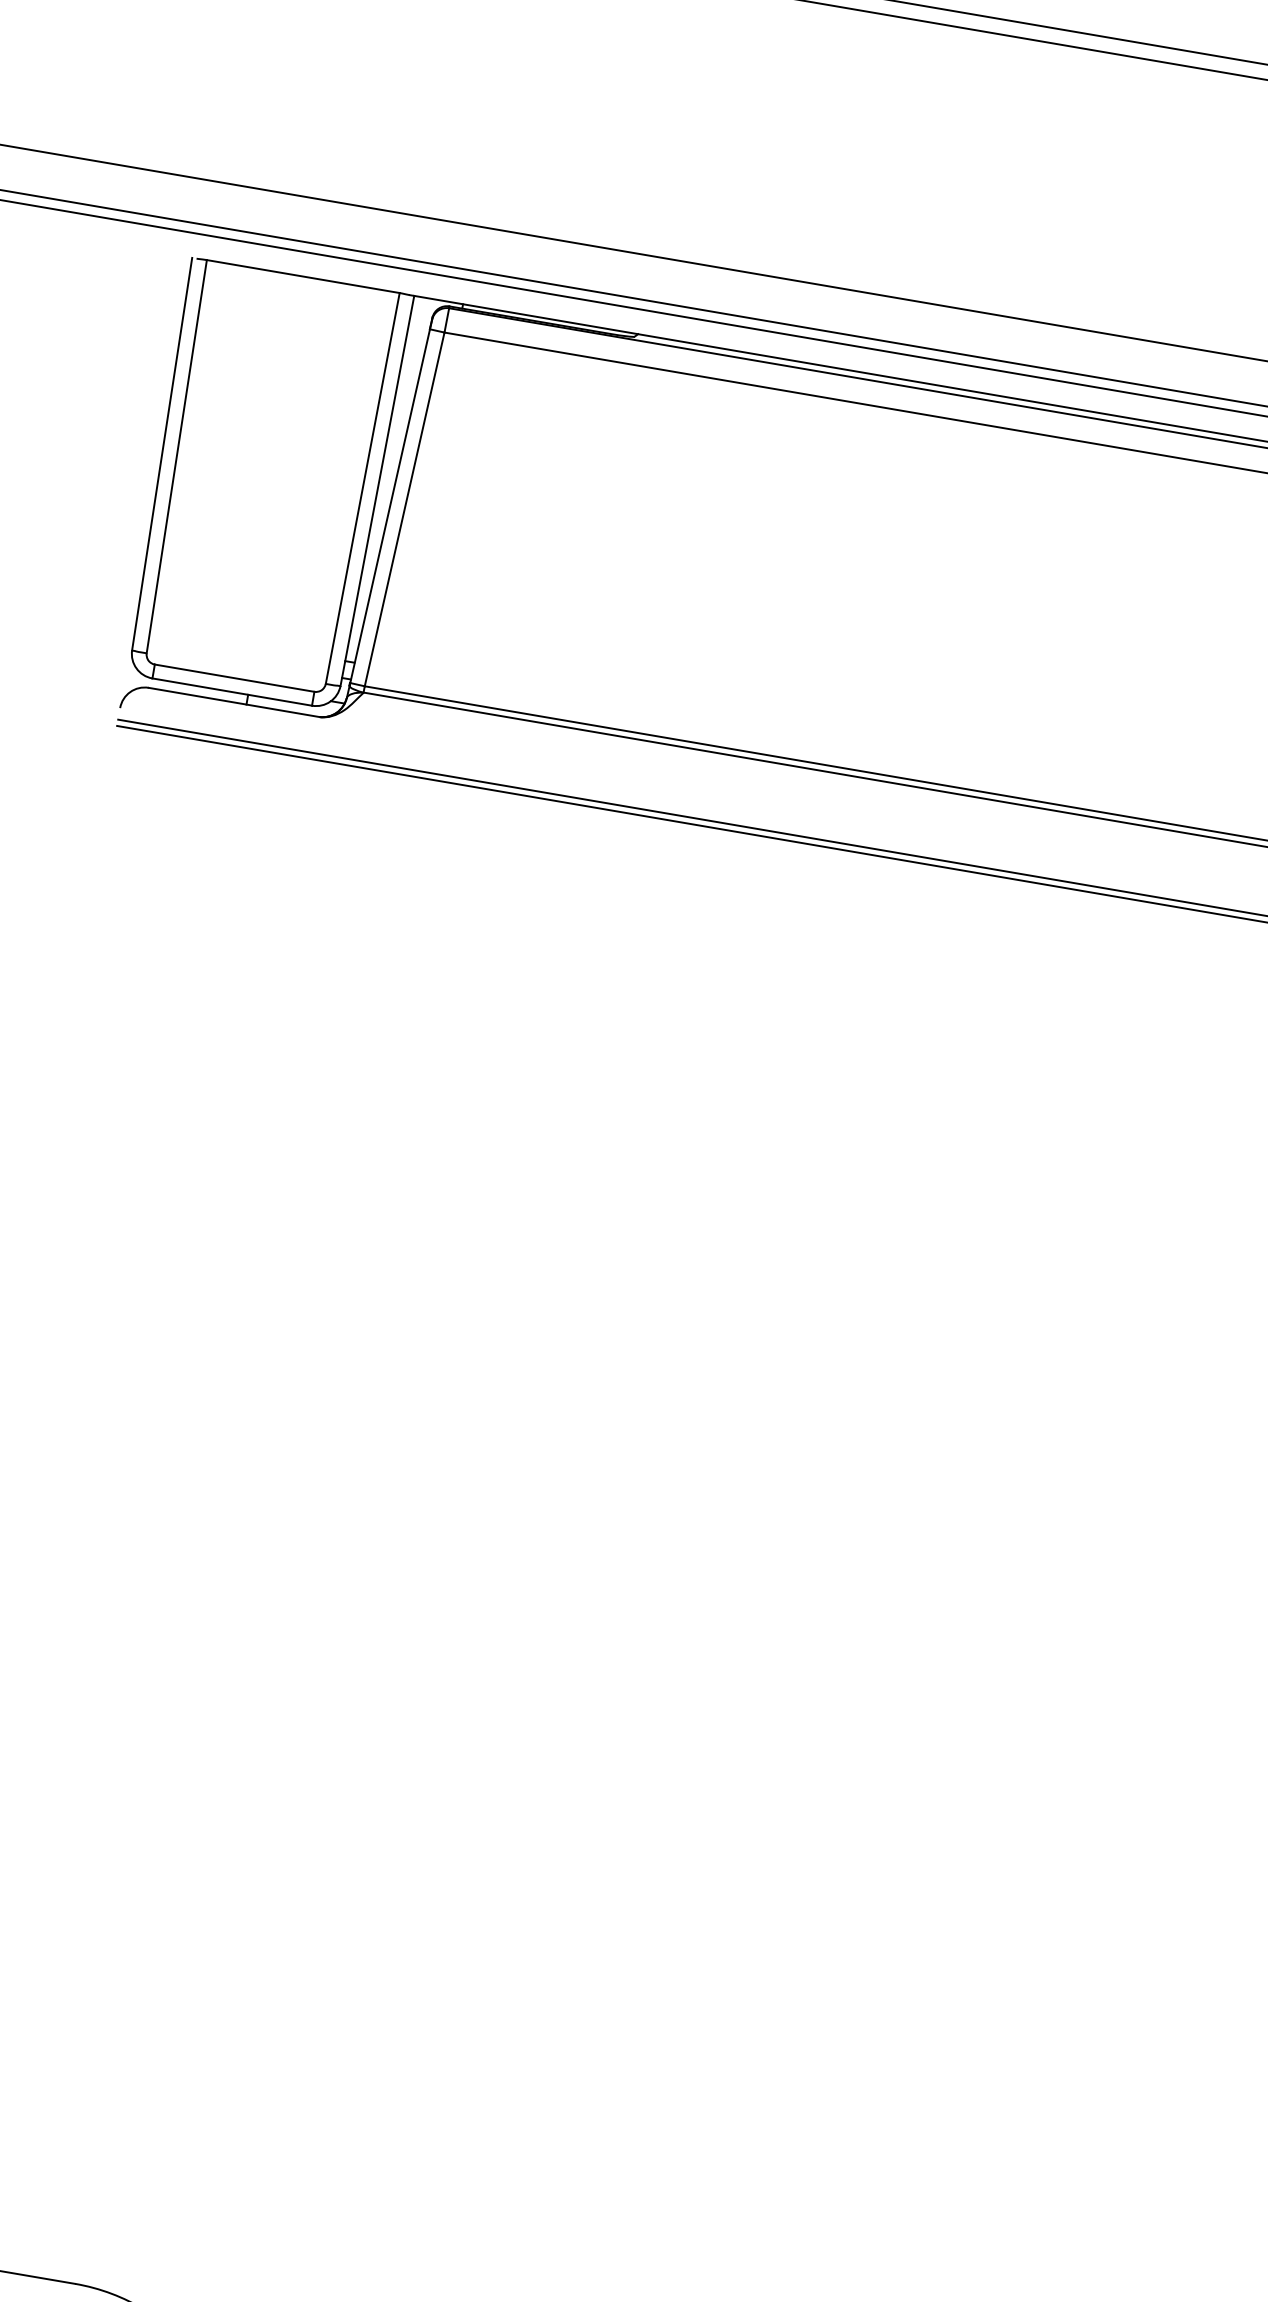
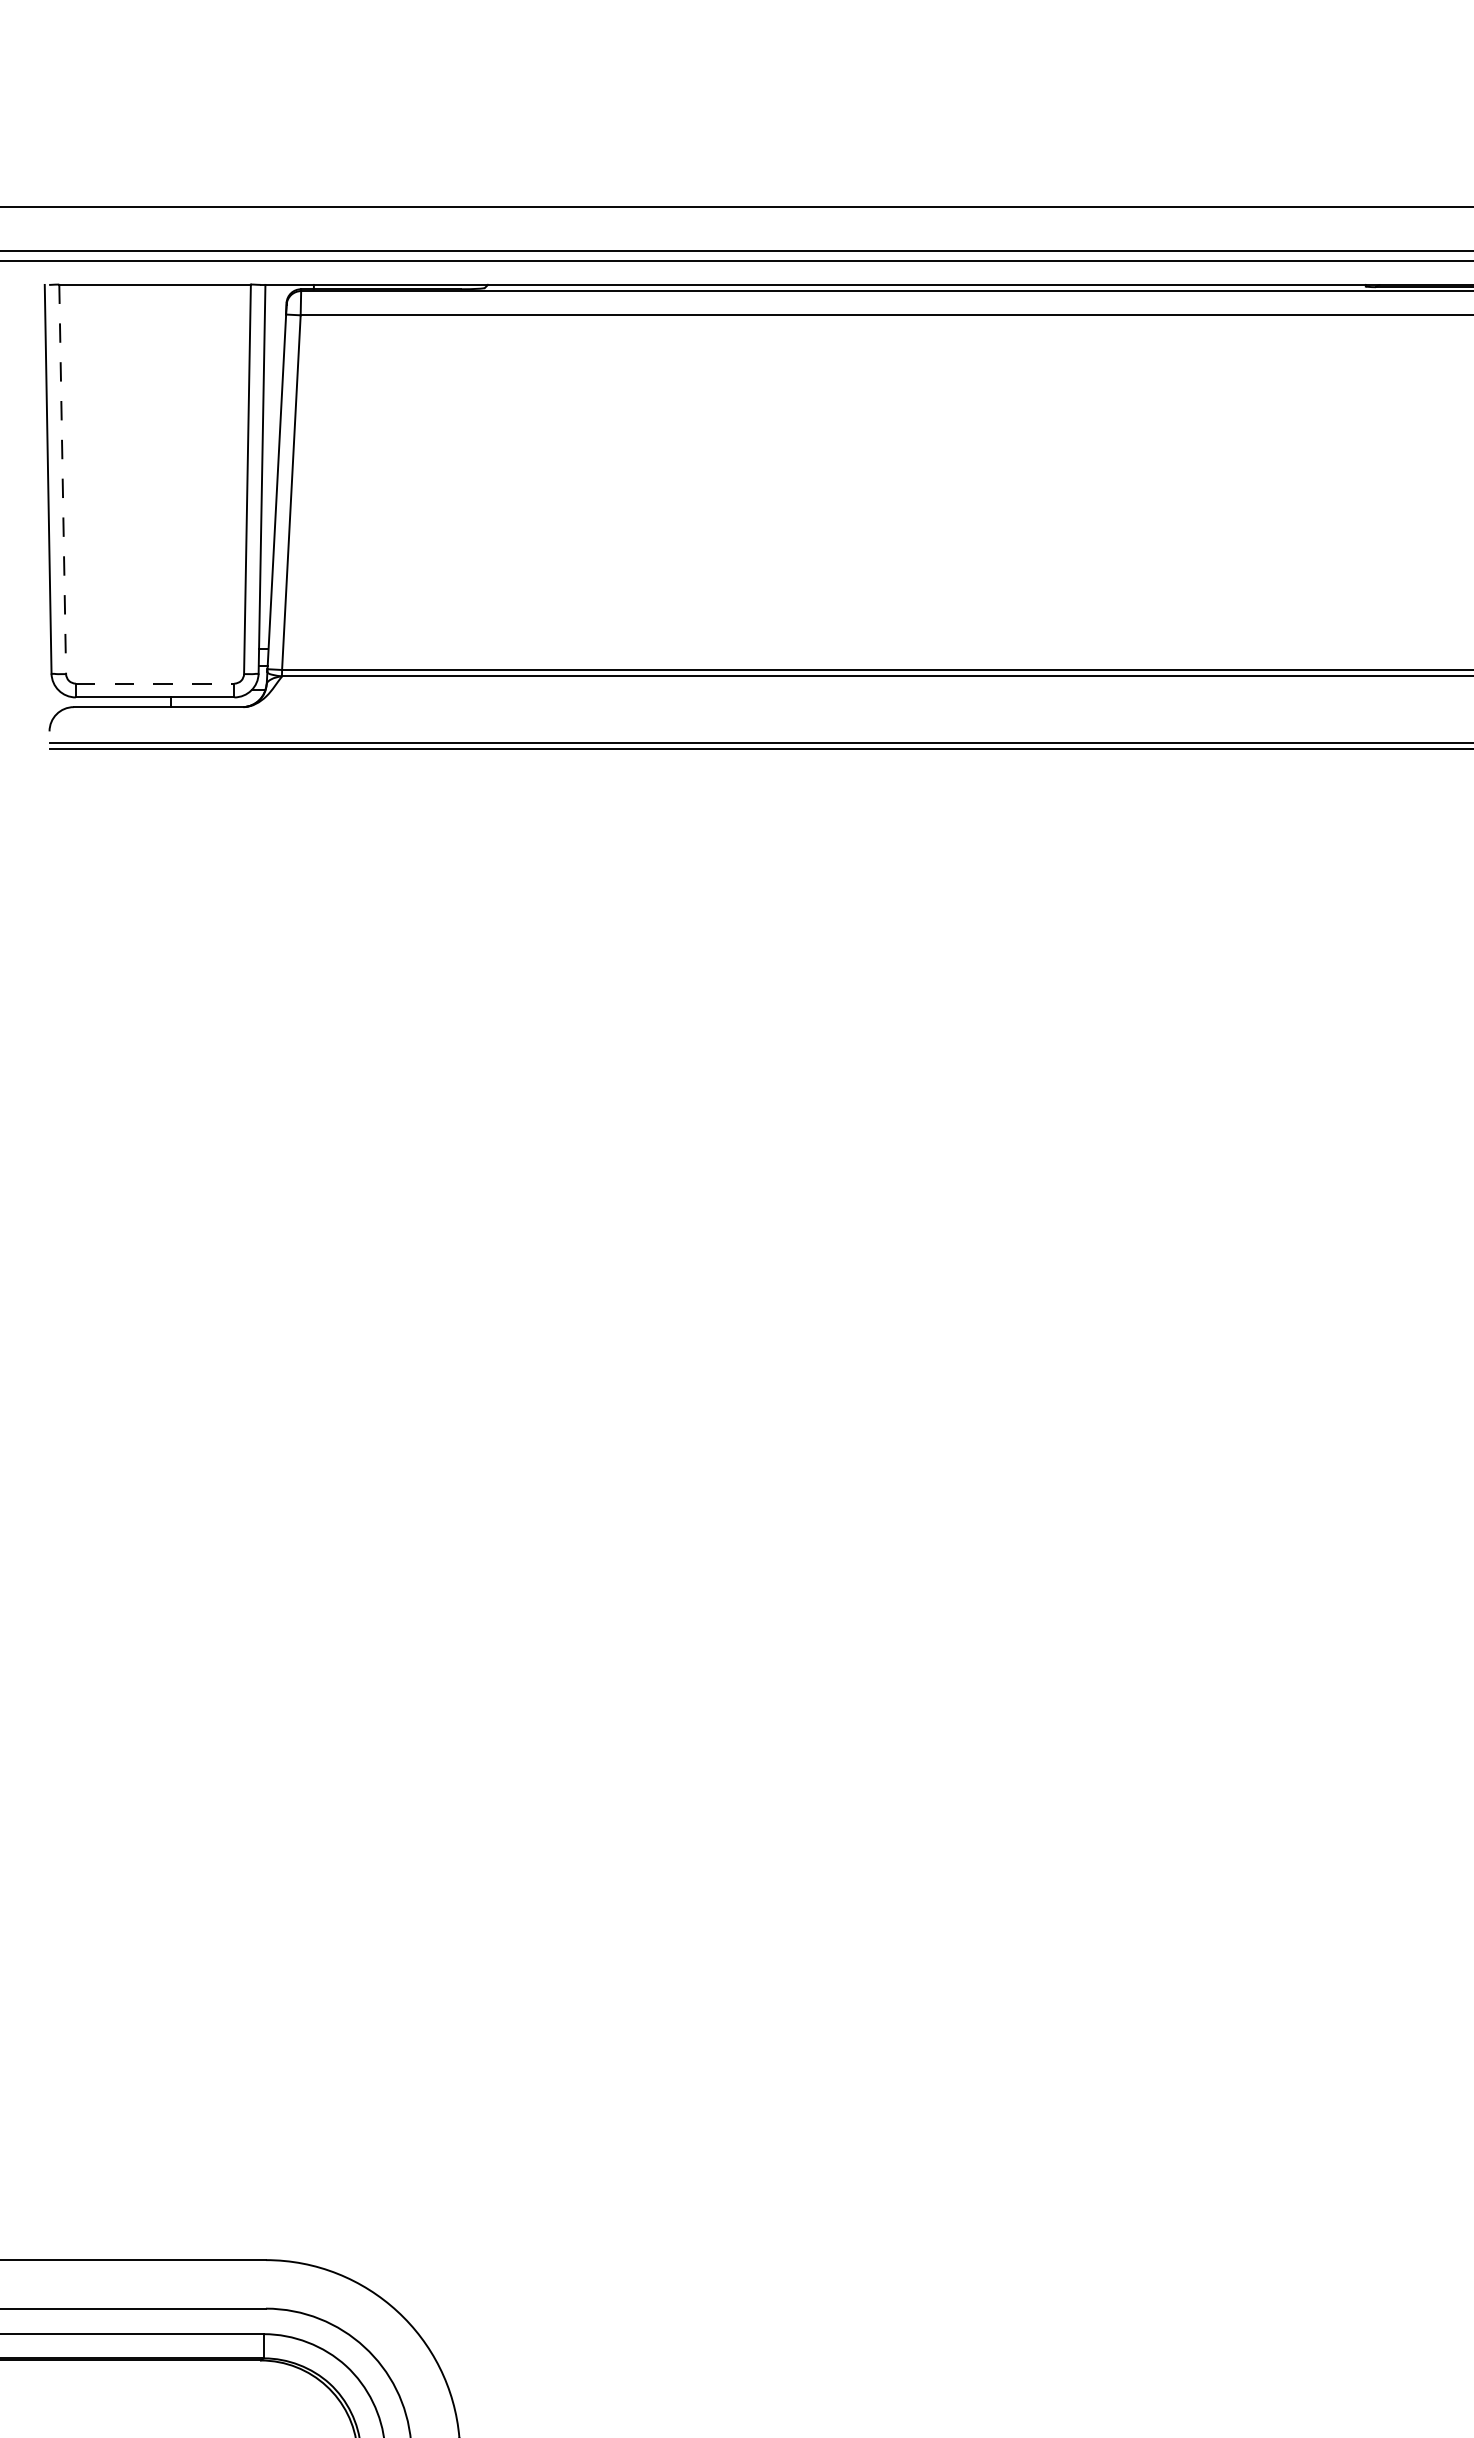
line: (176, 456) -> (62, 479), solid -> dashed
line: (235, 678) -> (155, 683), solid -> dashed

